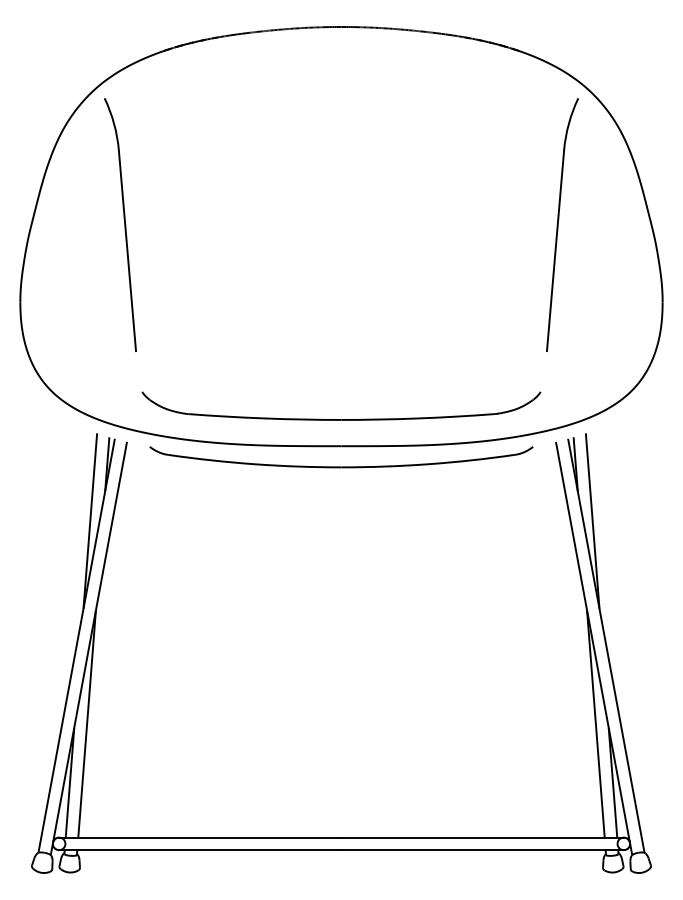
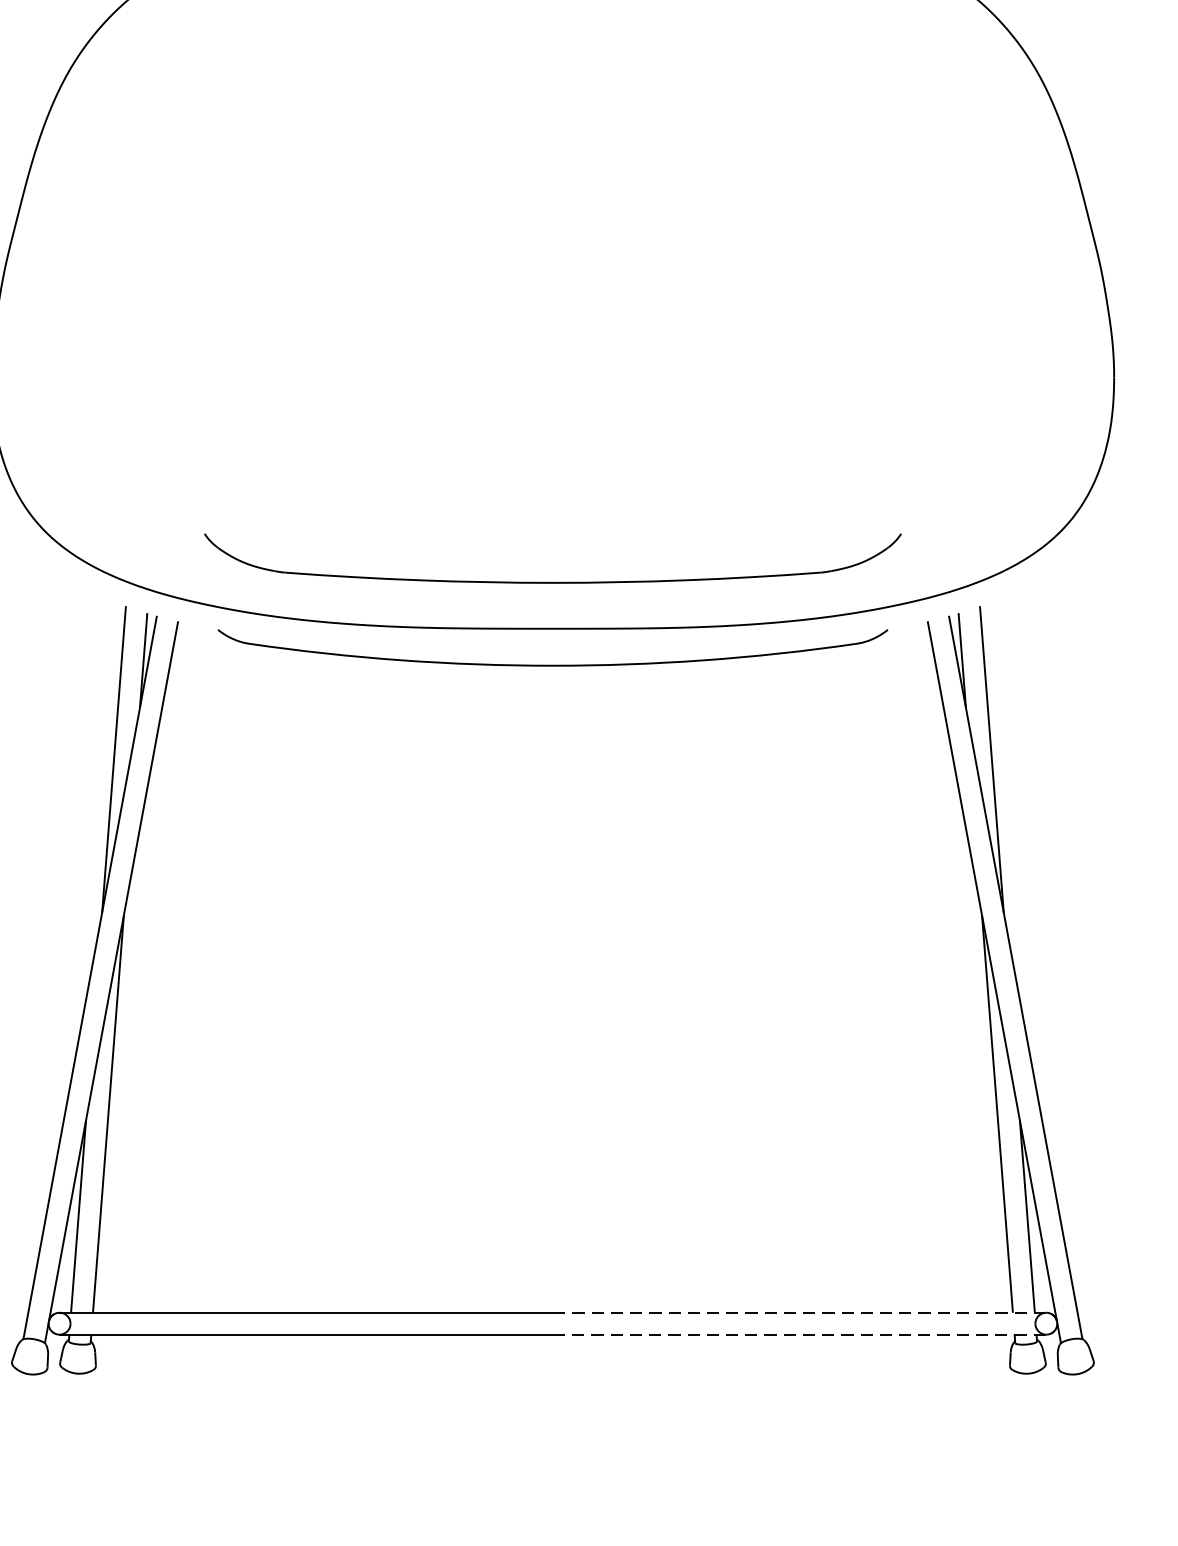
part: (120, 224) -> (166, 241), removed
part: (562, 224) -> (939, 241), removed
line: (482, 837) -> (799, 1312), solid -> dashed
line: (483, 850) -> (801, 1335), solid -> dashed

